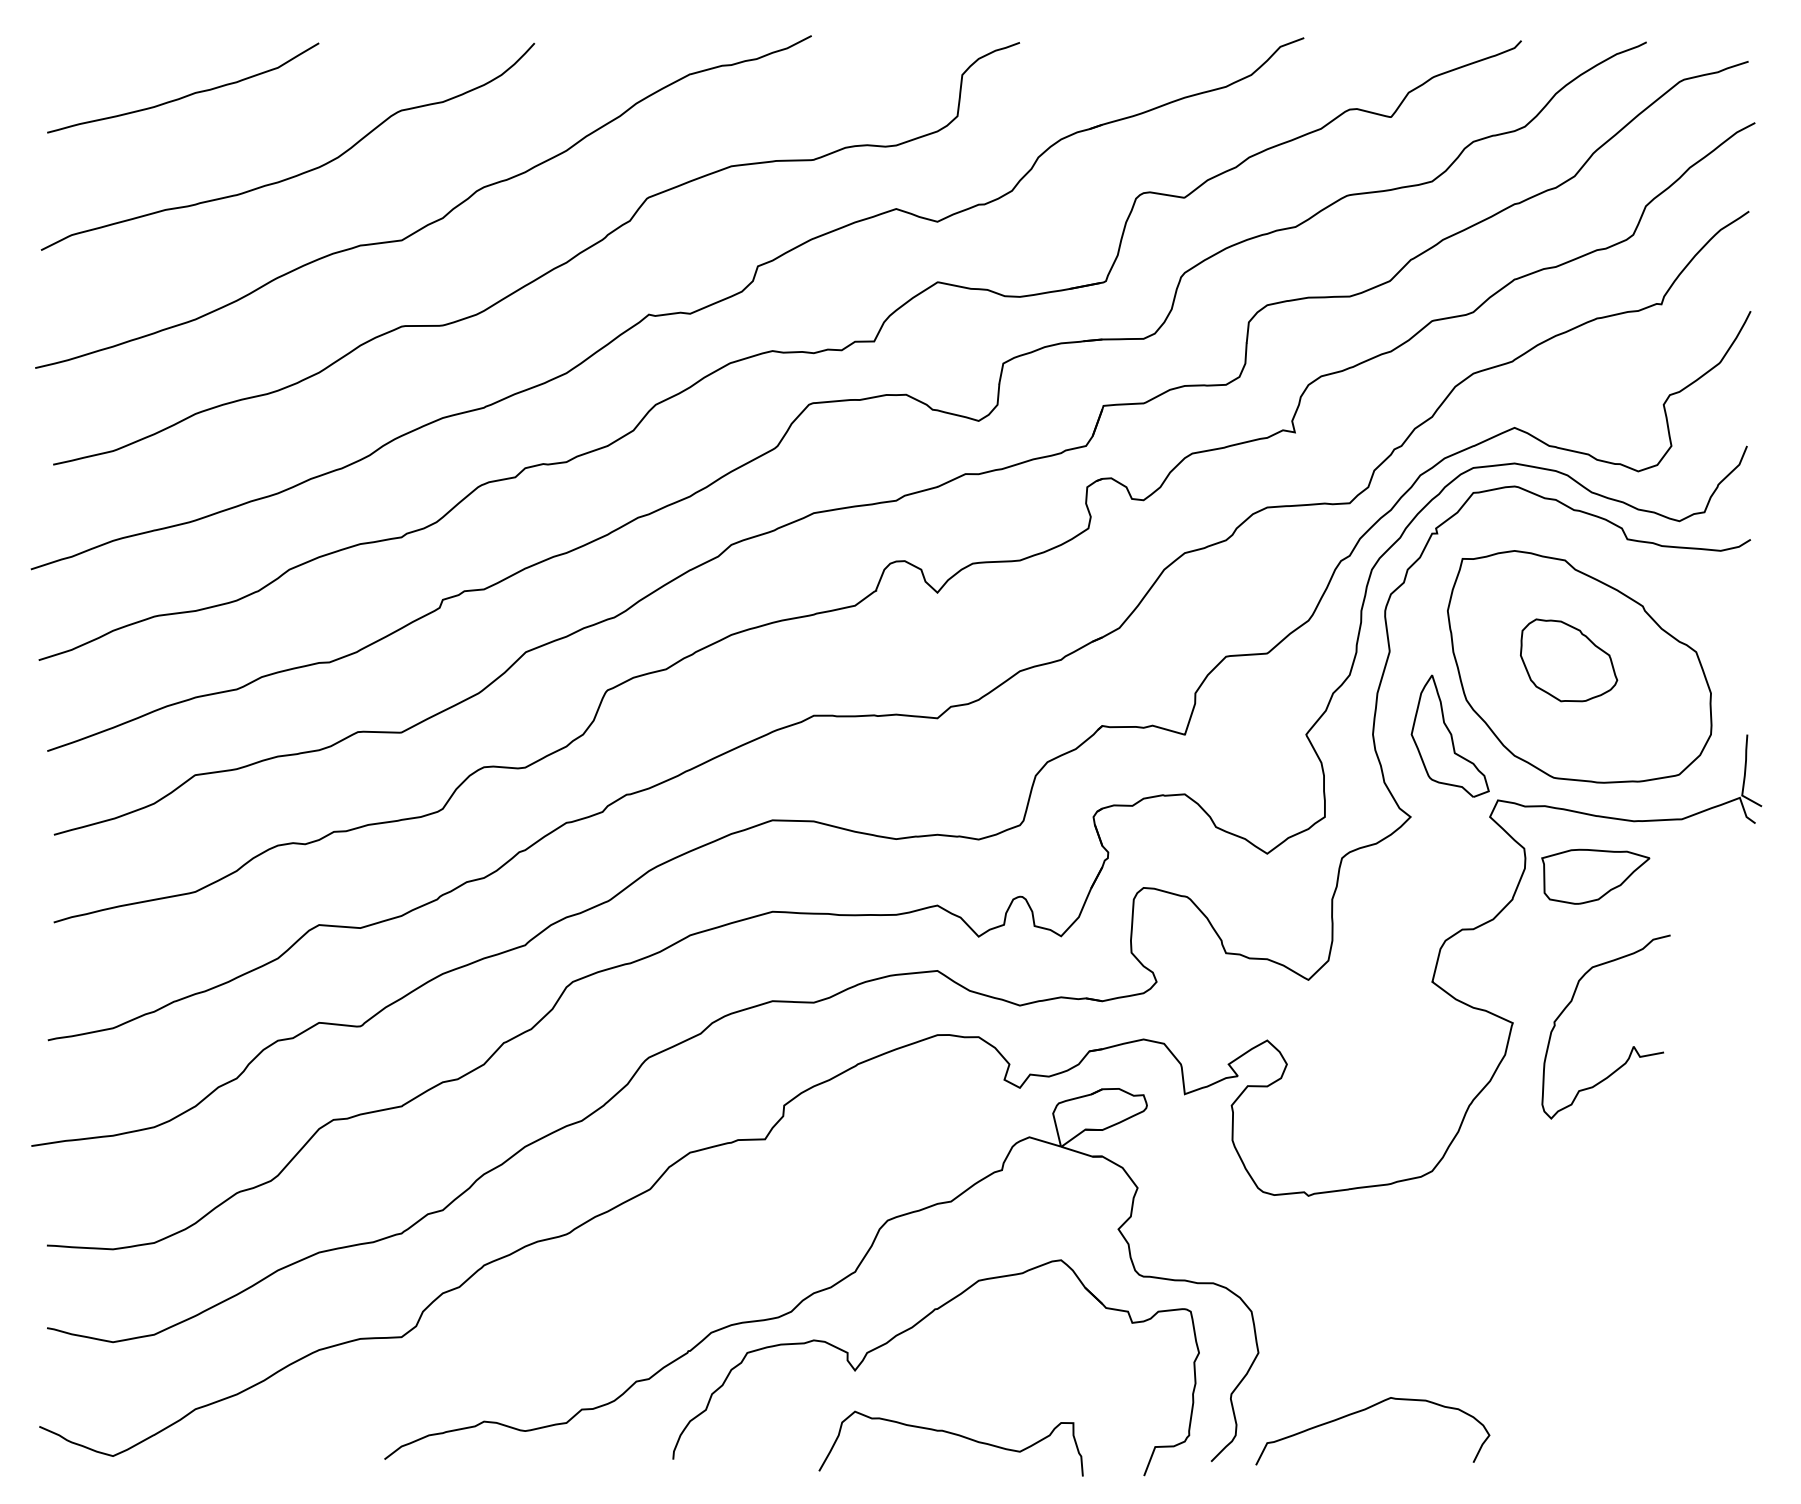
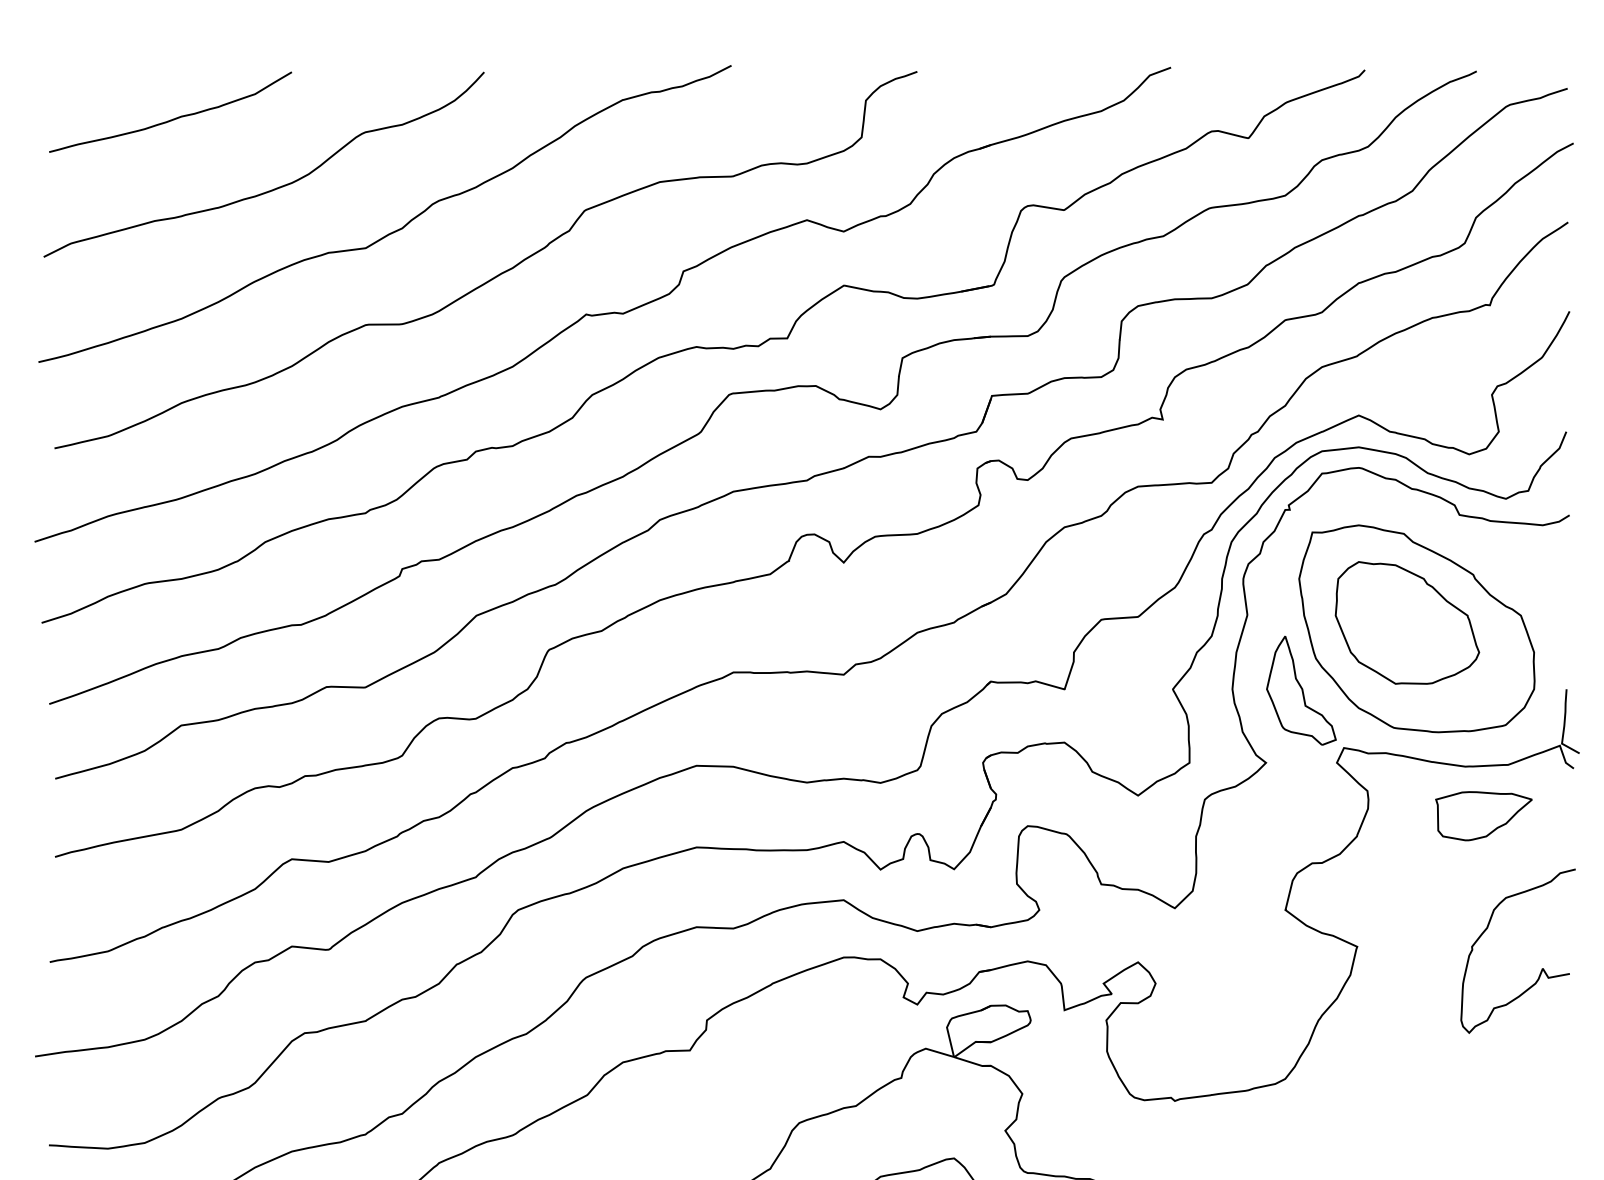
part: (1568, 660) -> (1406, 623), size x1.67
part: (1595, 876) -> (1483, 815), moved
curve: (1632, 1046) -> (1541, 968), moved

